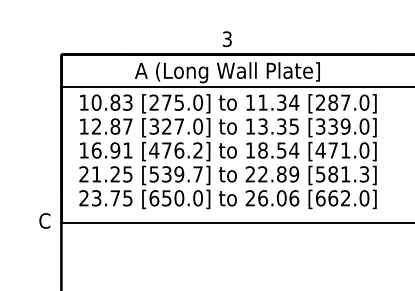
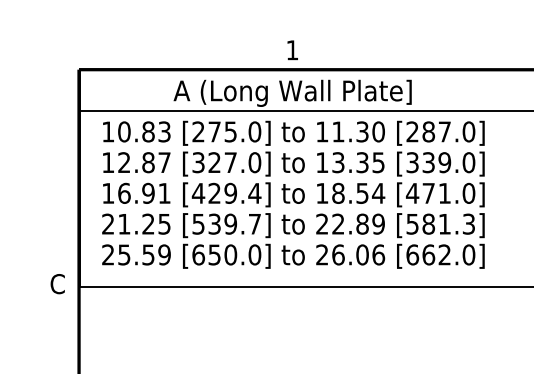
text: (226, 39) -> (291, 50), 3 -> 1
text: (294, 102) -> (378, 131), 11.34 -> 11.30
text: (182, 150) -> (234, 193), [476.2] -> [429.4]
text: (112, 198) -> (144, 255), 23.75 -> 25.59

